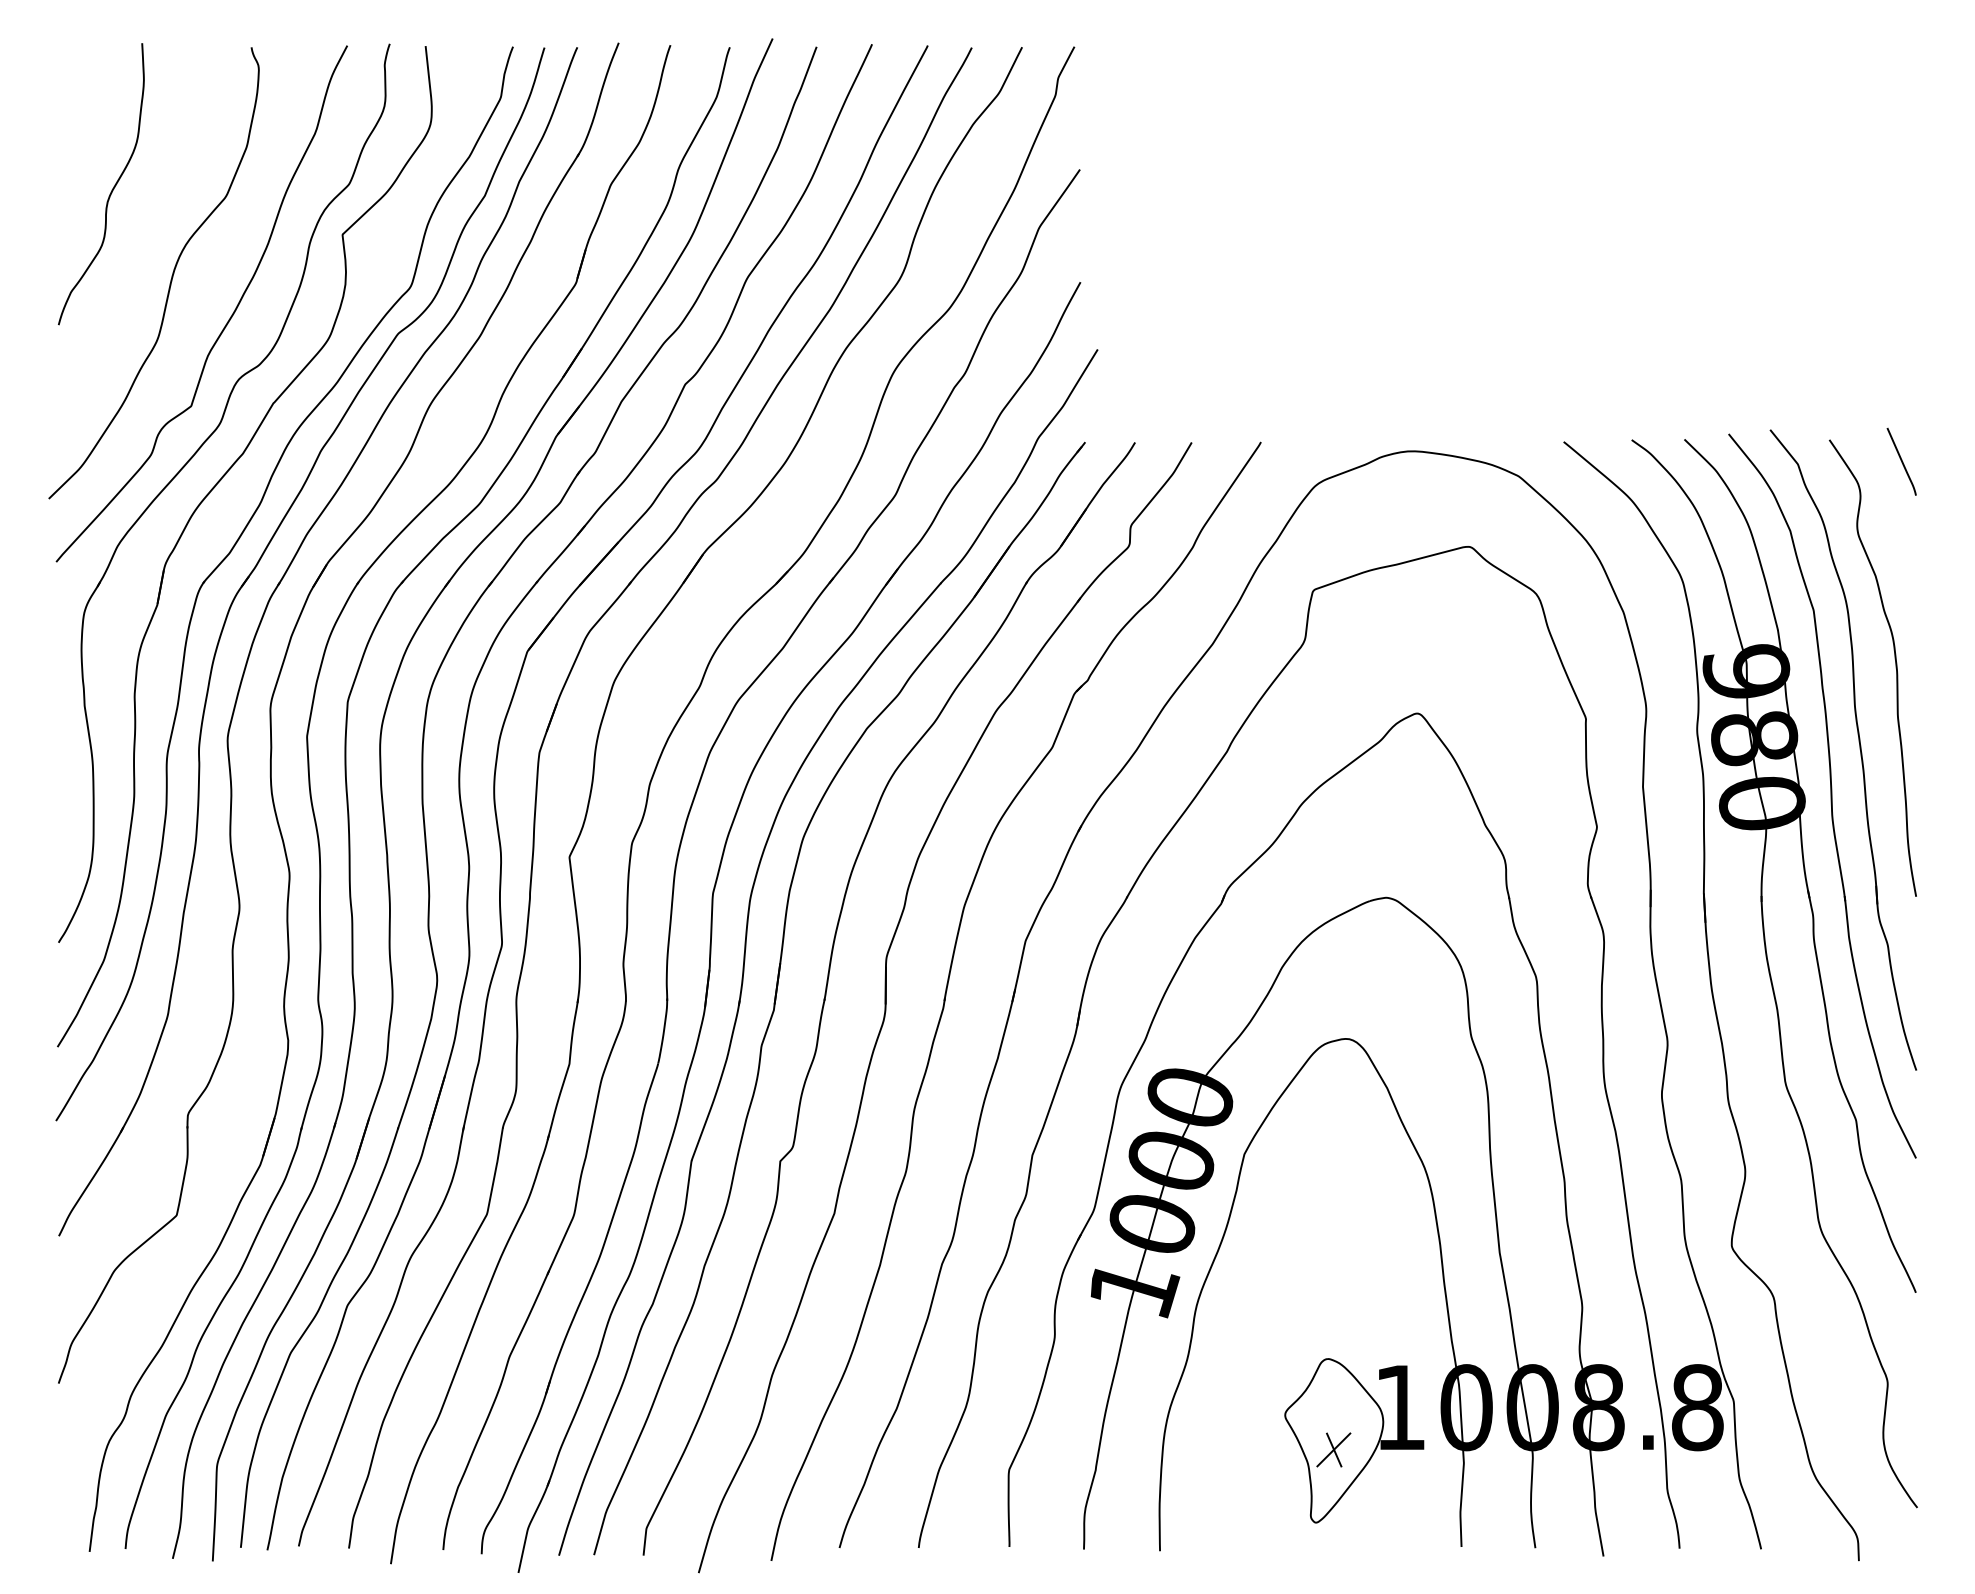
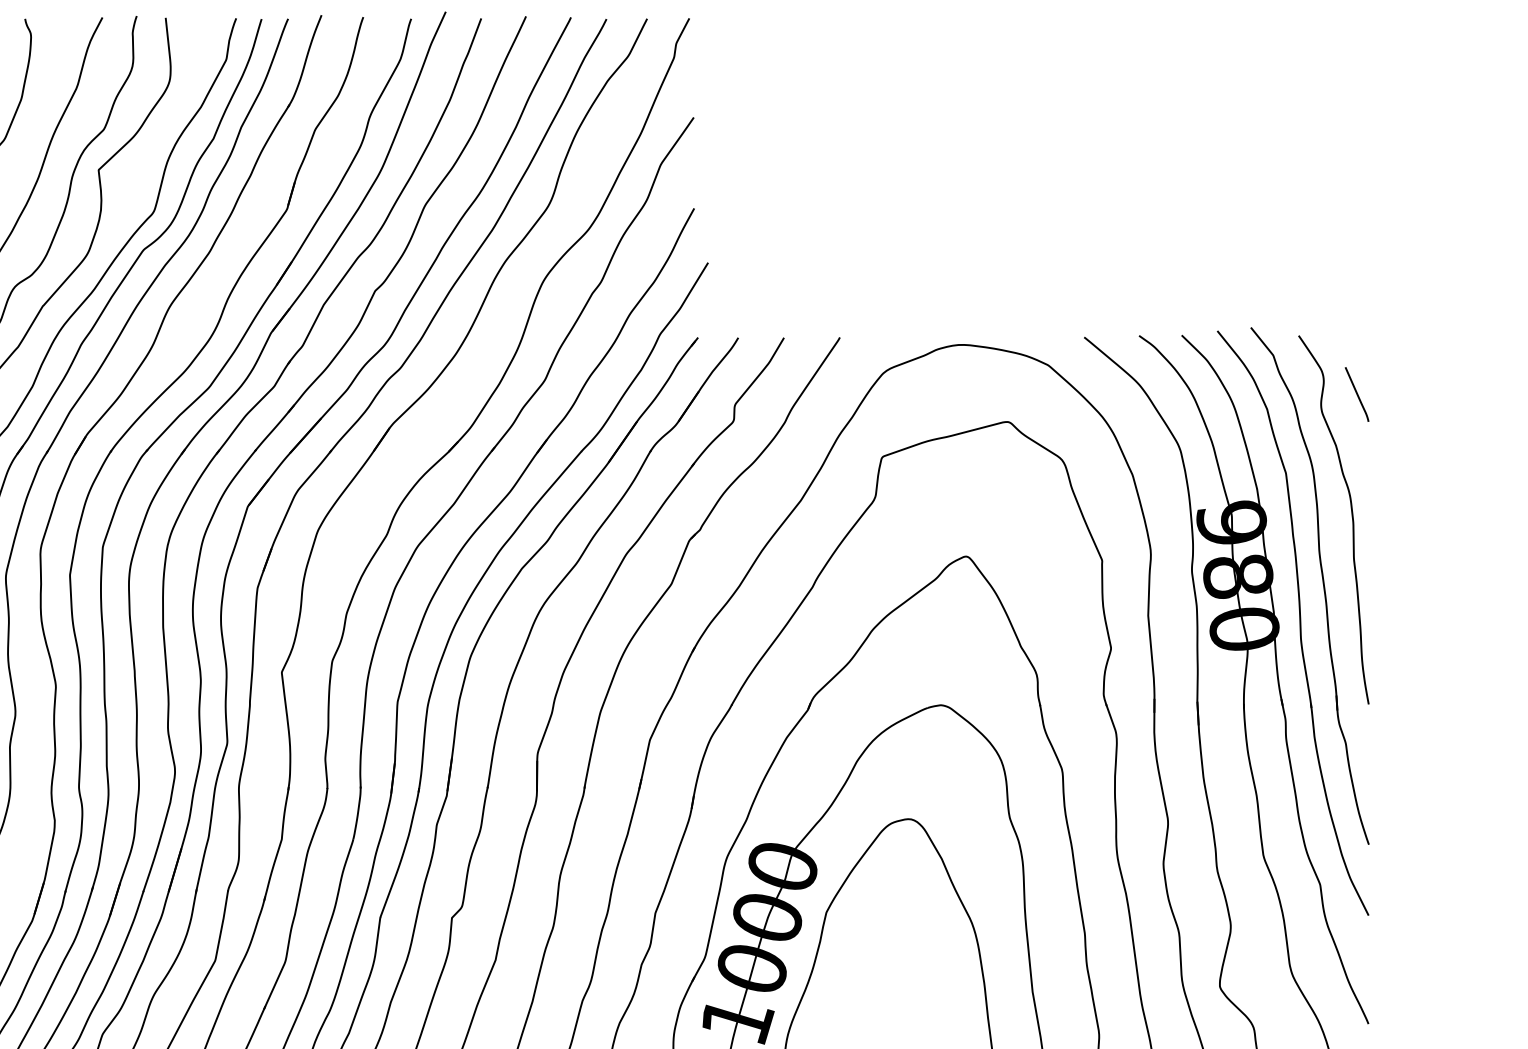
curve: (1901, 461) -> (1356, 394), moved

